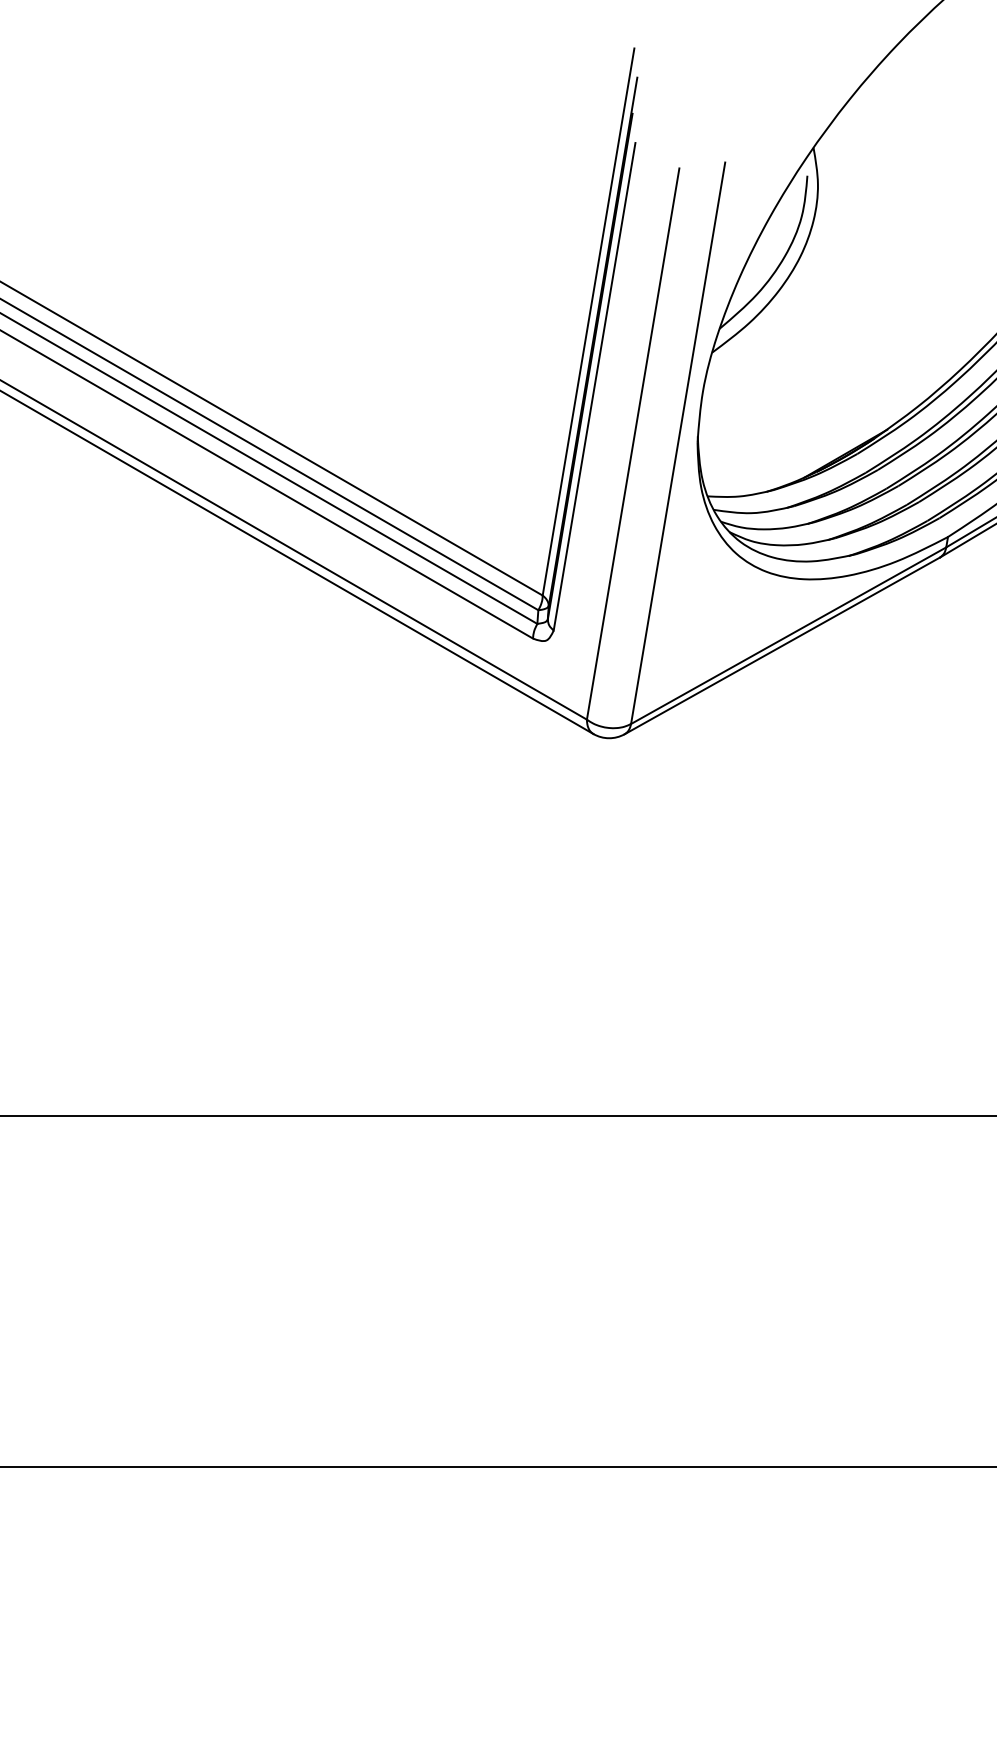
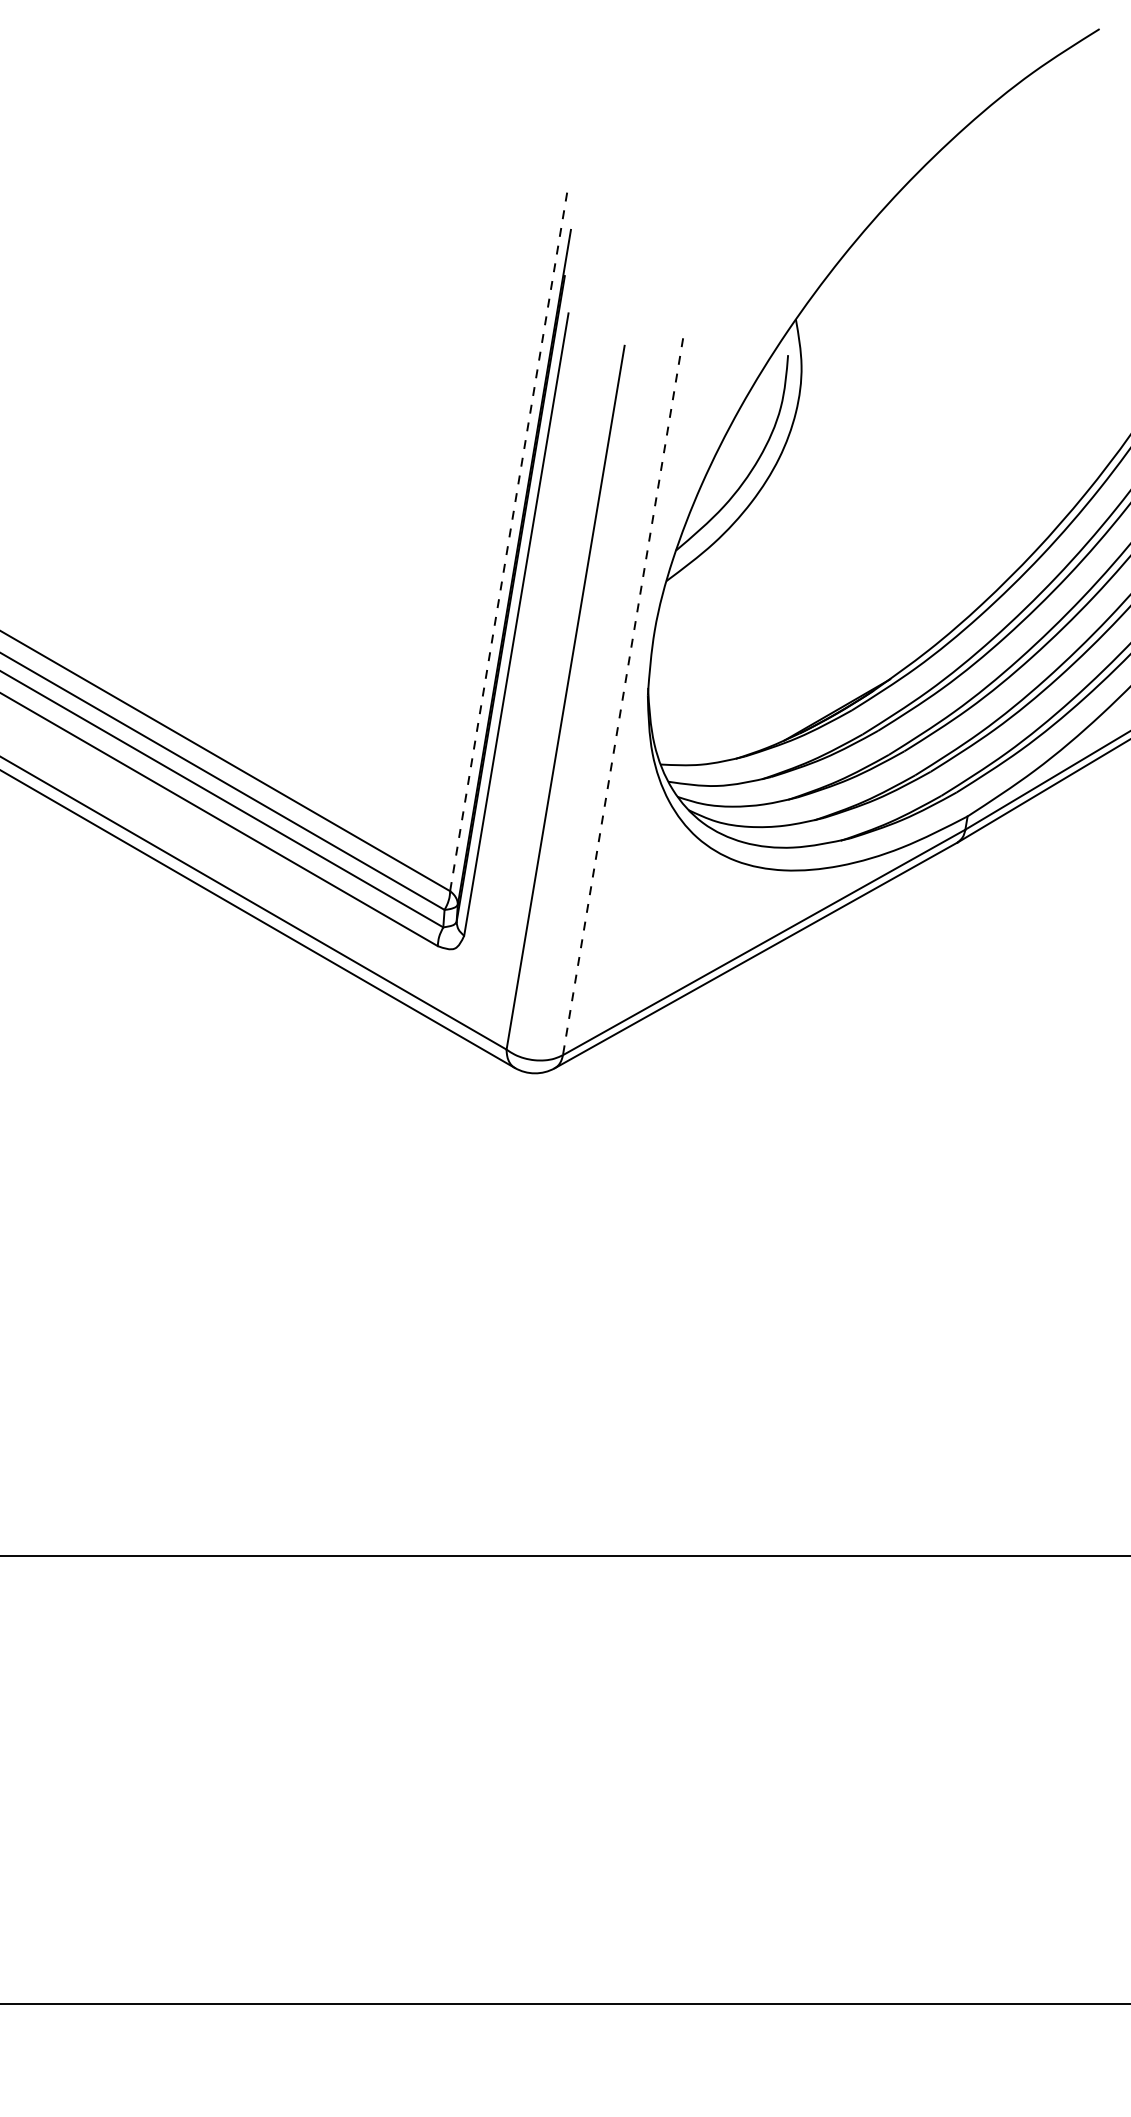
line: (588, 322) -> (508, 542), solid -> dashed
line: (678, 443) -> (623, 697), solid -> dashed

